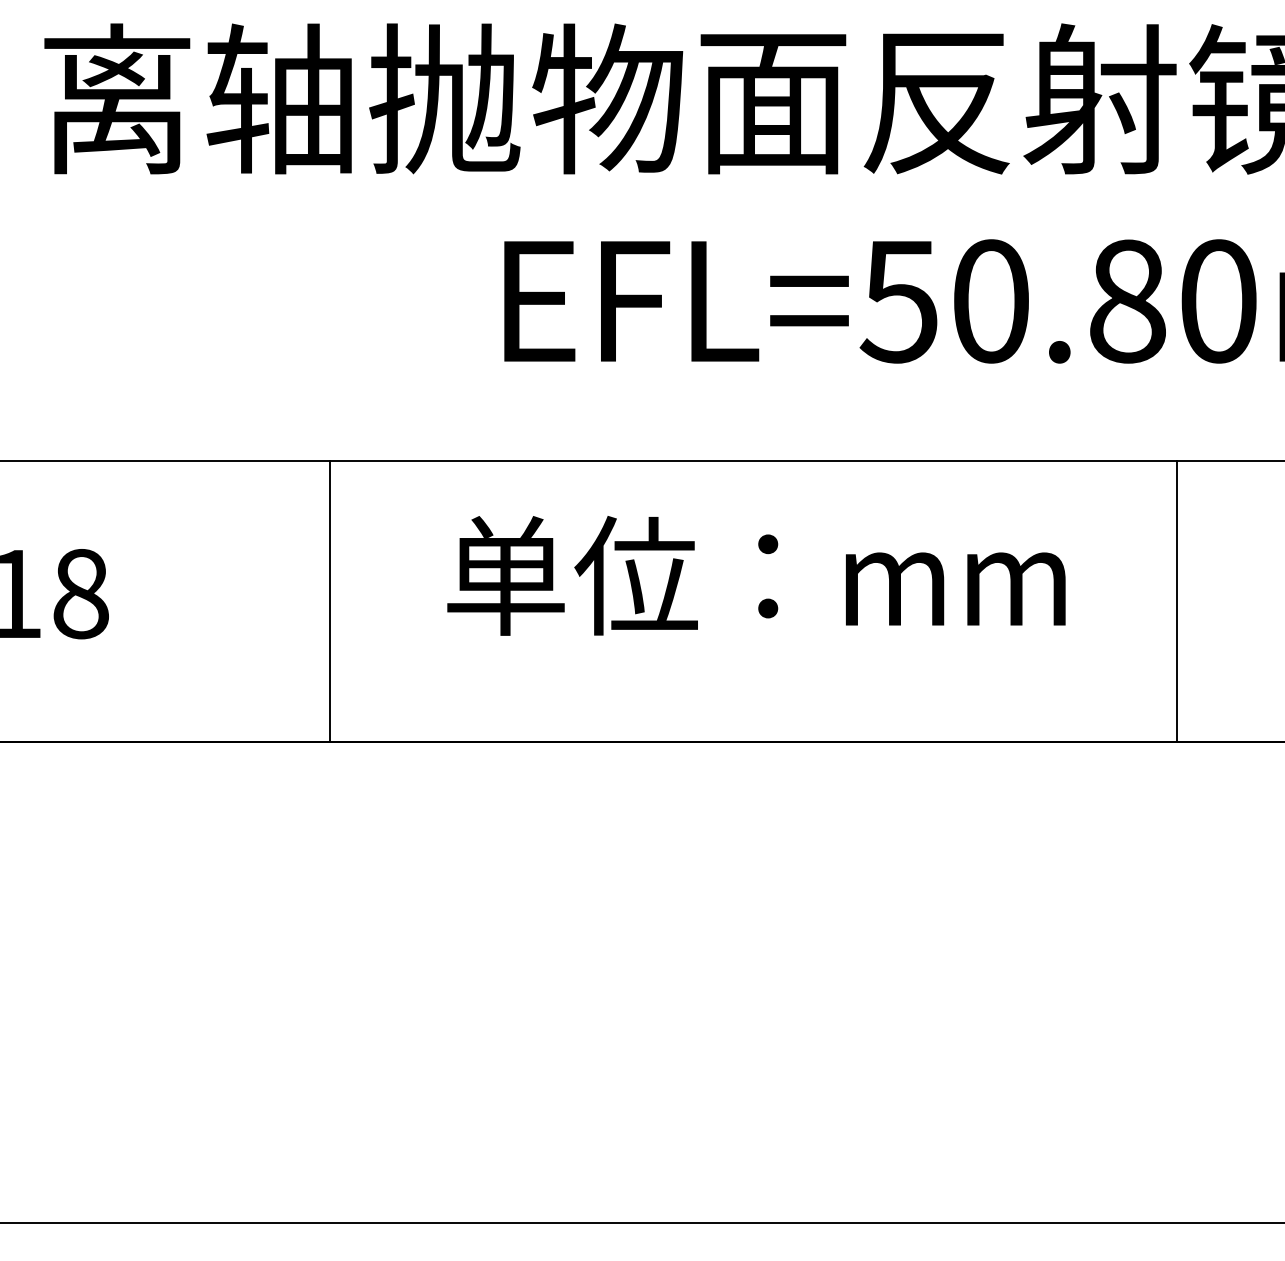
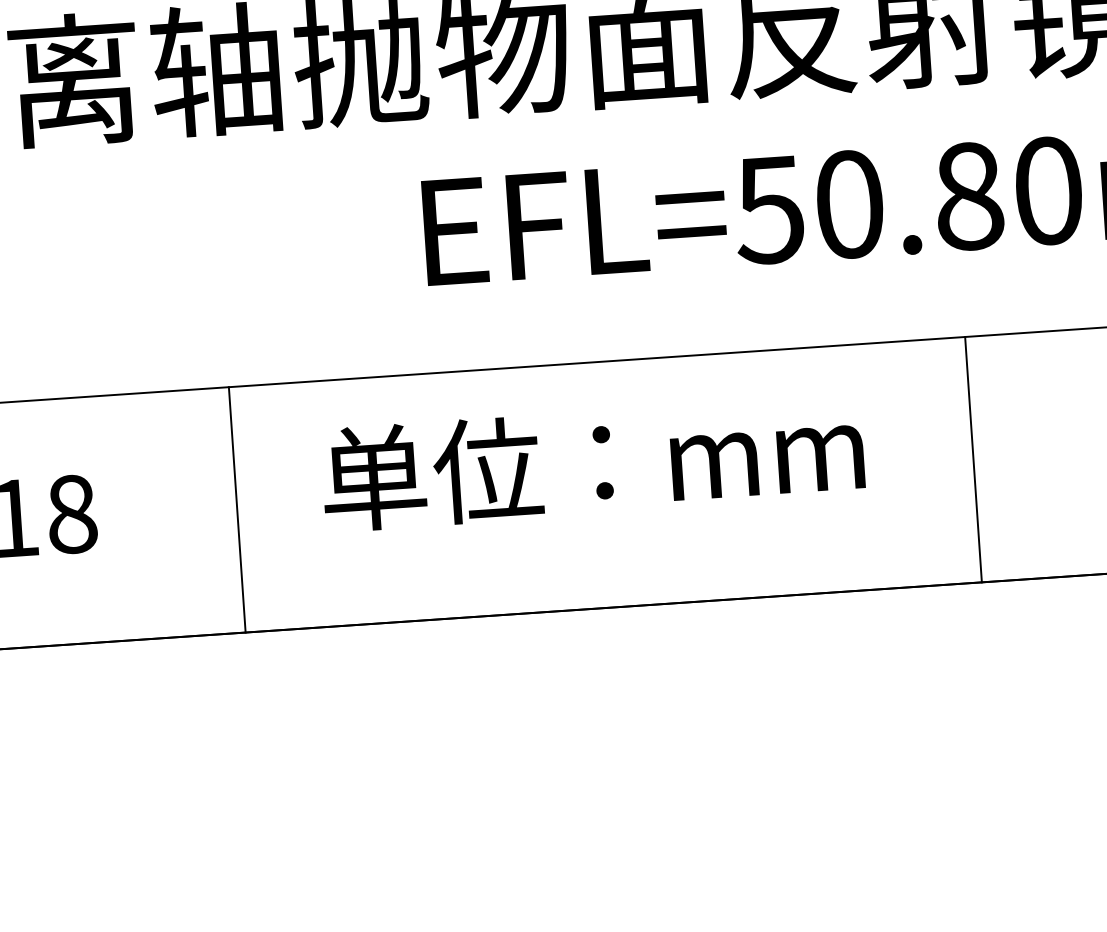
text: (756, 575) -> (592, 462), moved
line: (329, 601) -> (237, 509), moved
line: (1177, 601) -> (973, 459), moved

